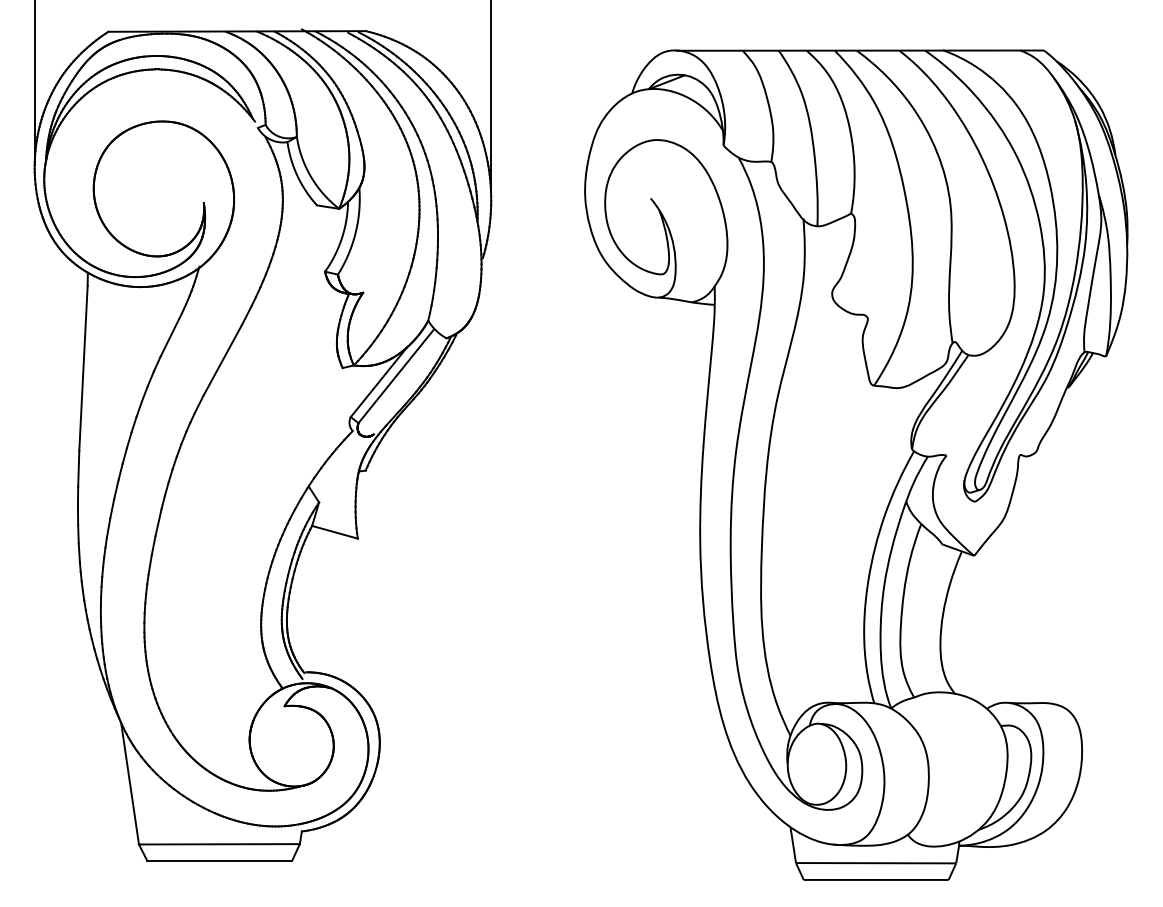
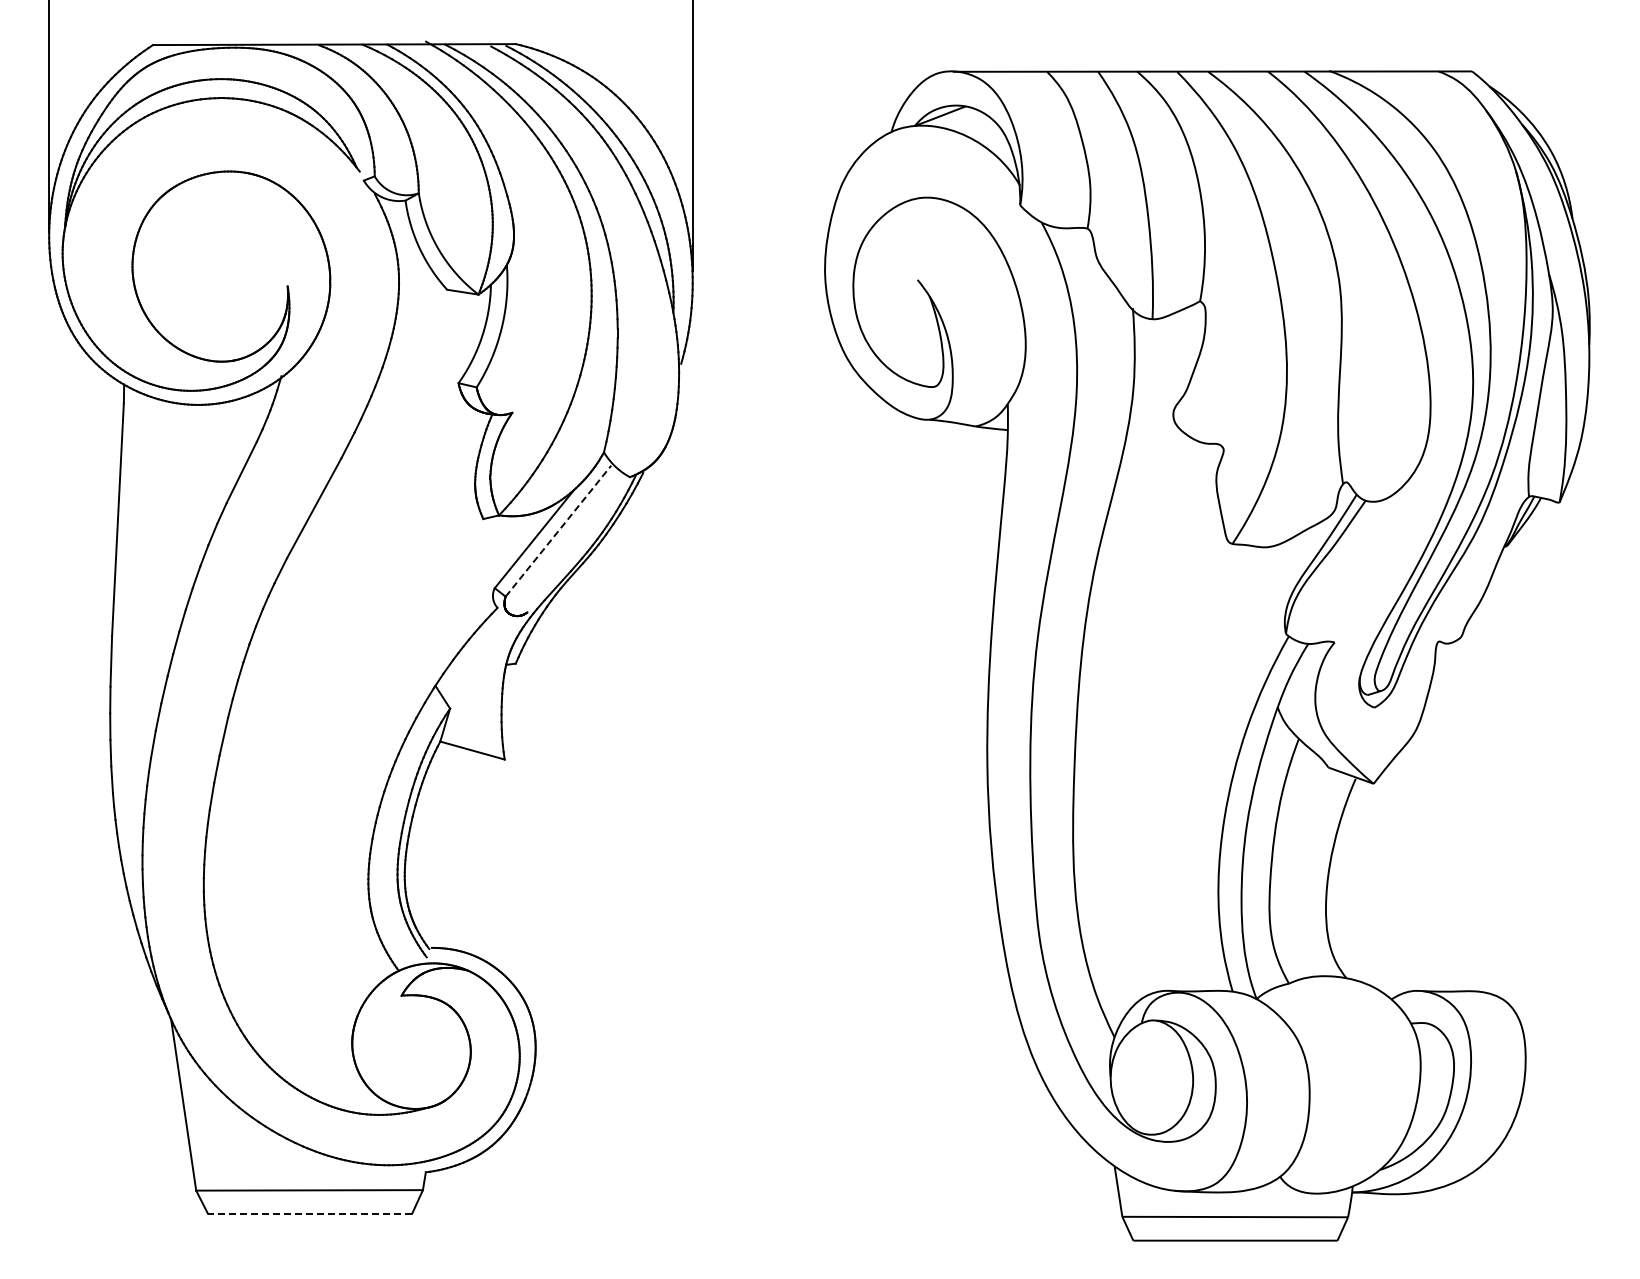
line: (395, 376) -> (558, 530), solid -> dashed
line: (219, 860) -> (309, 1213), solid -> dashed

